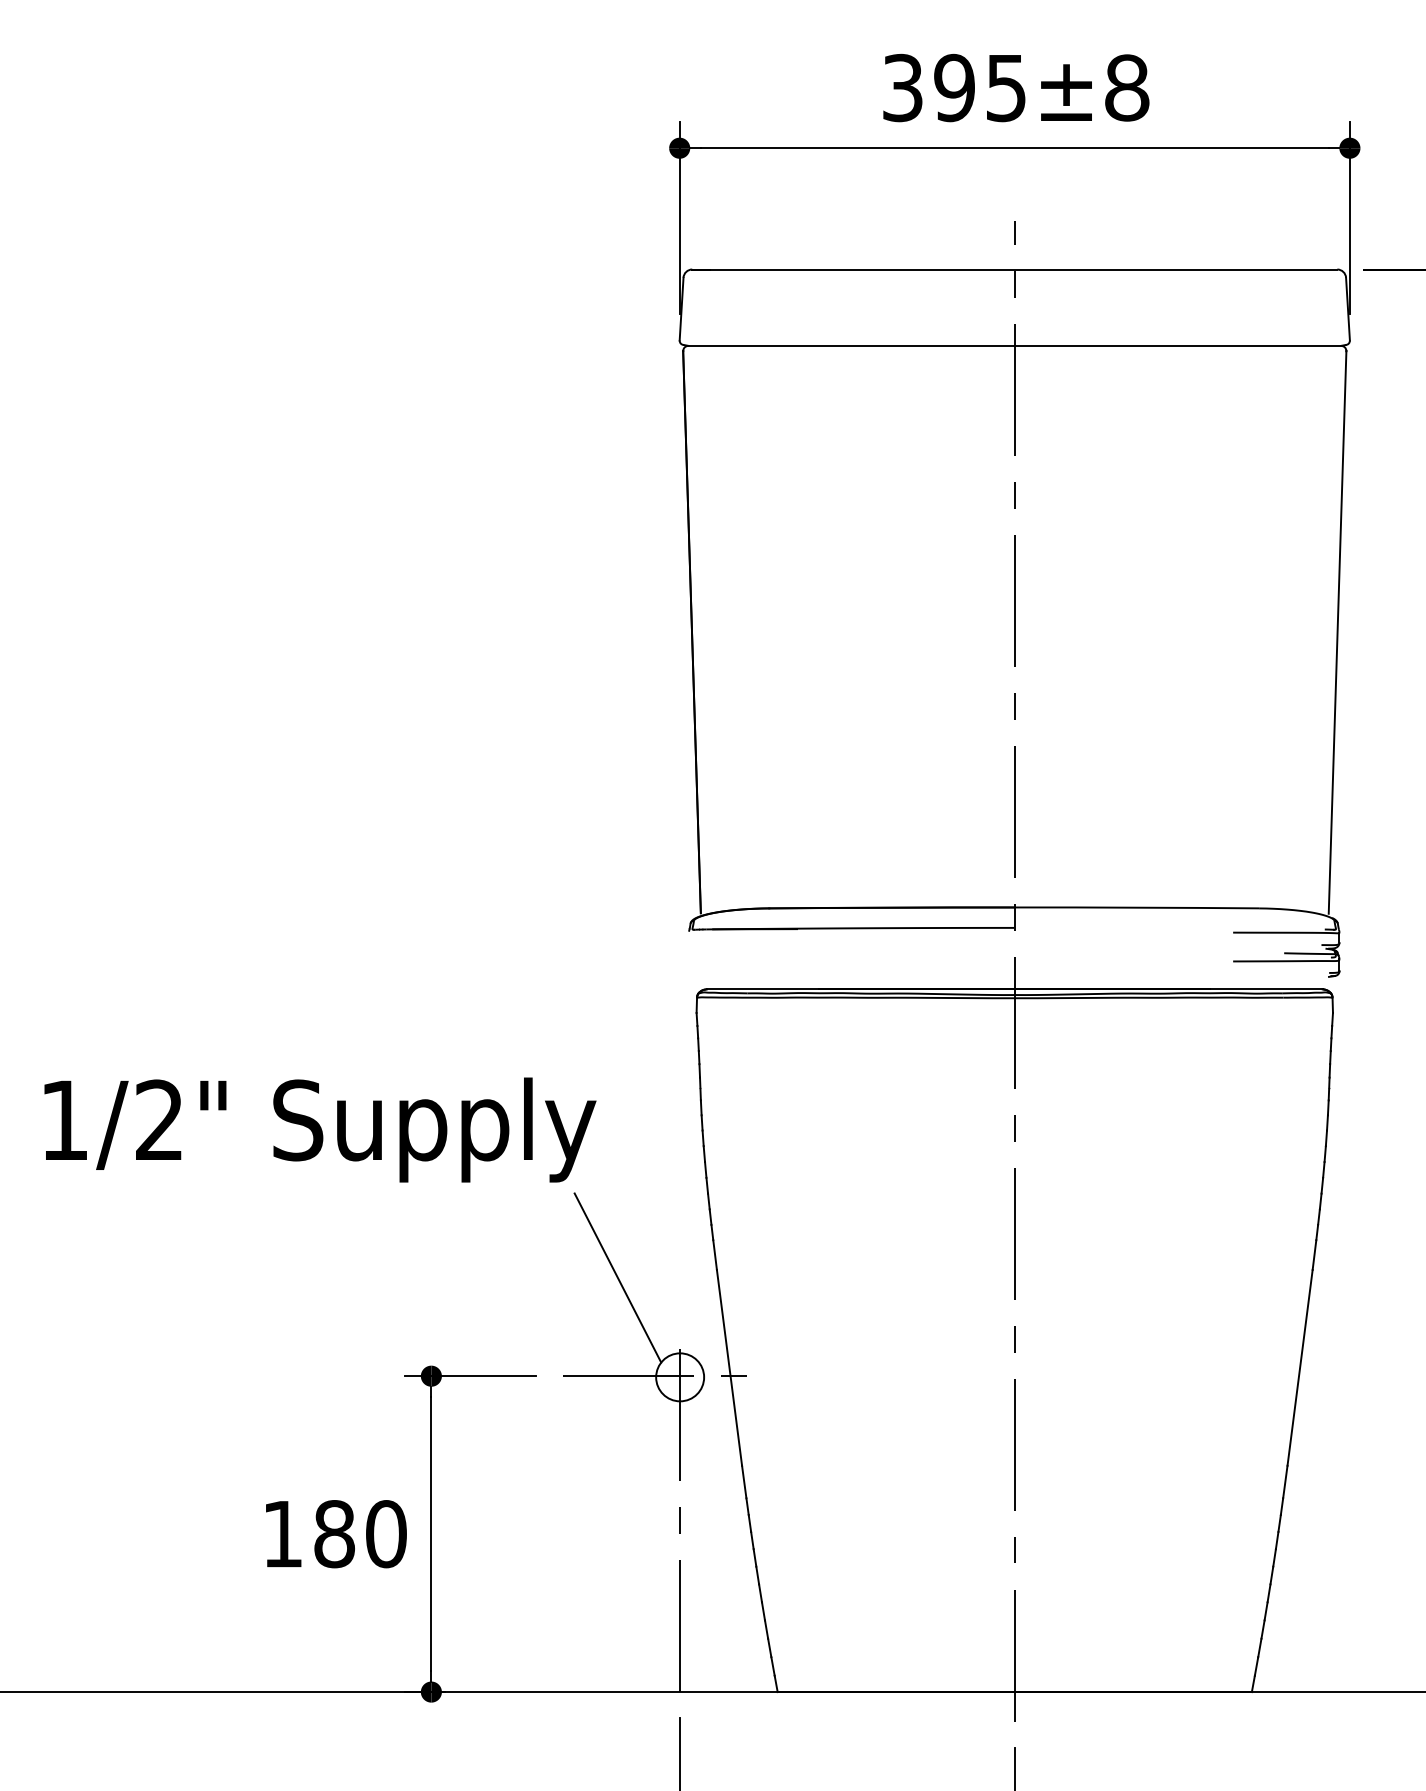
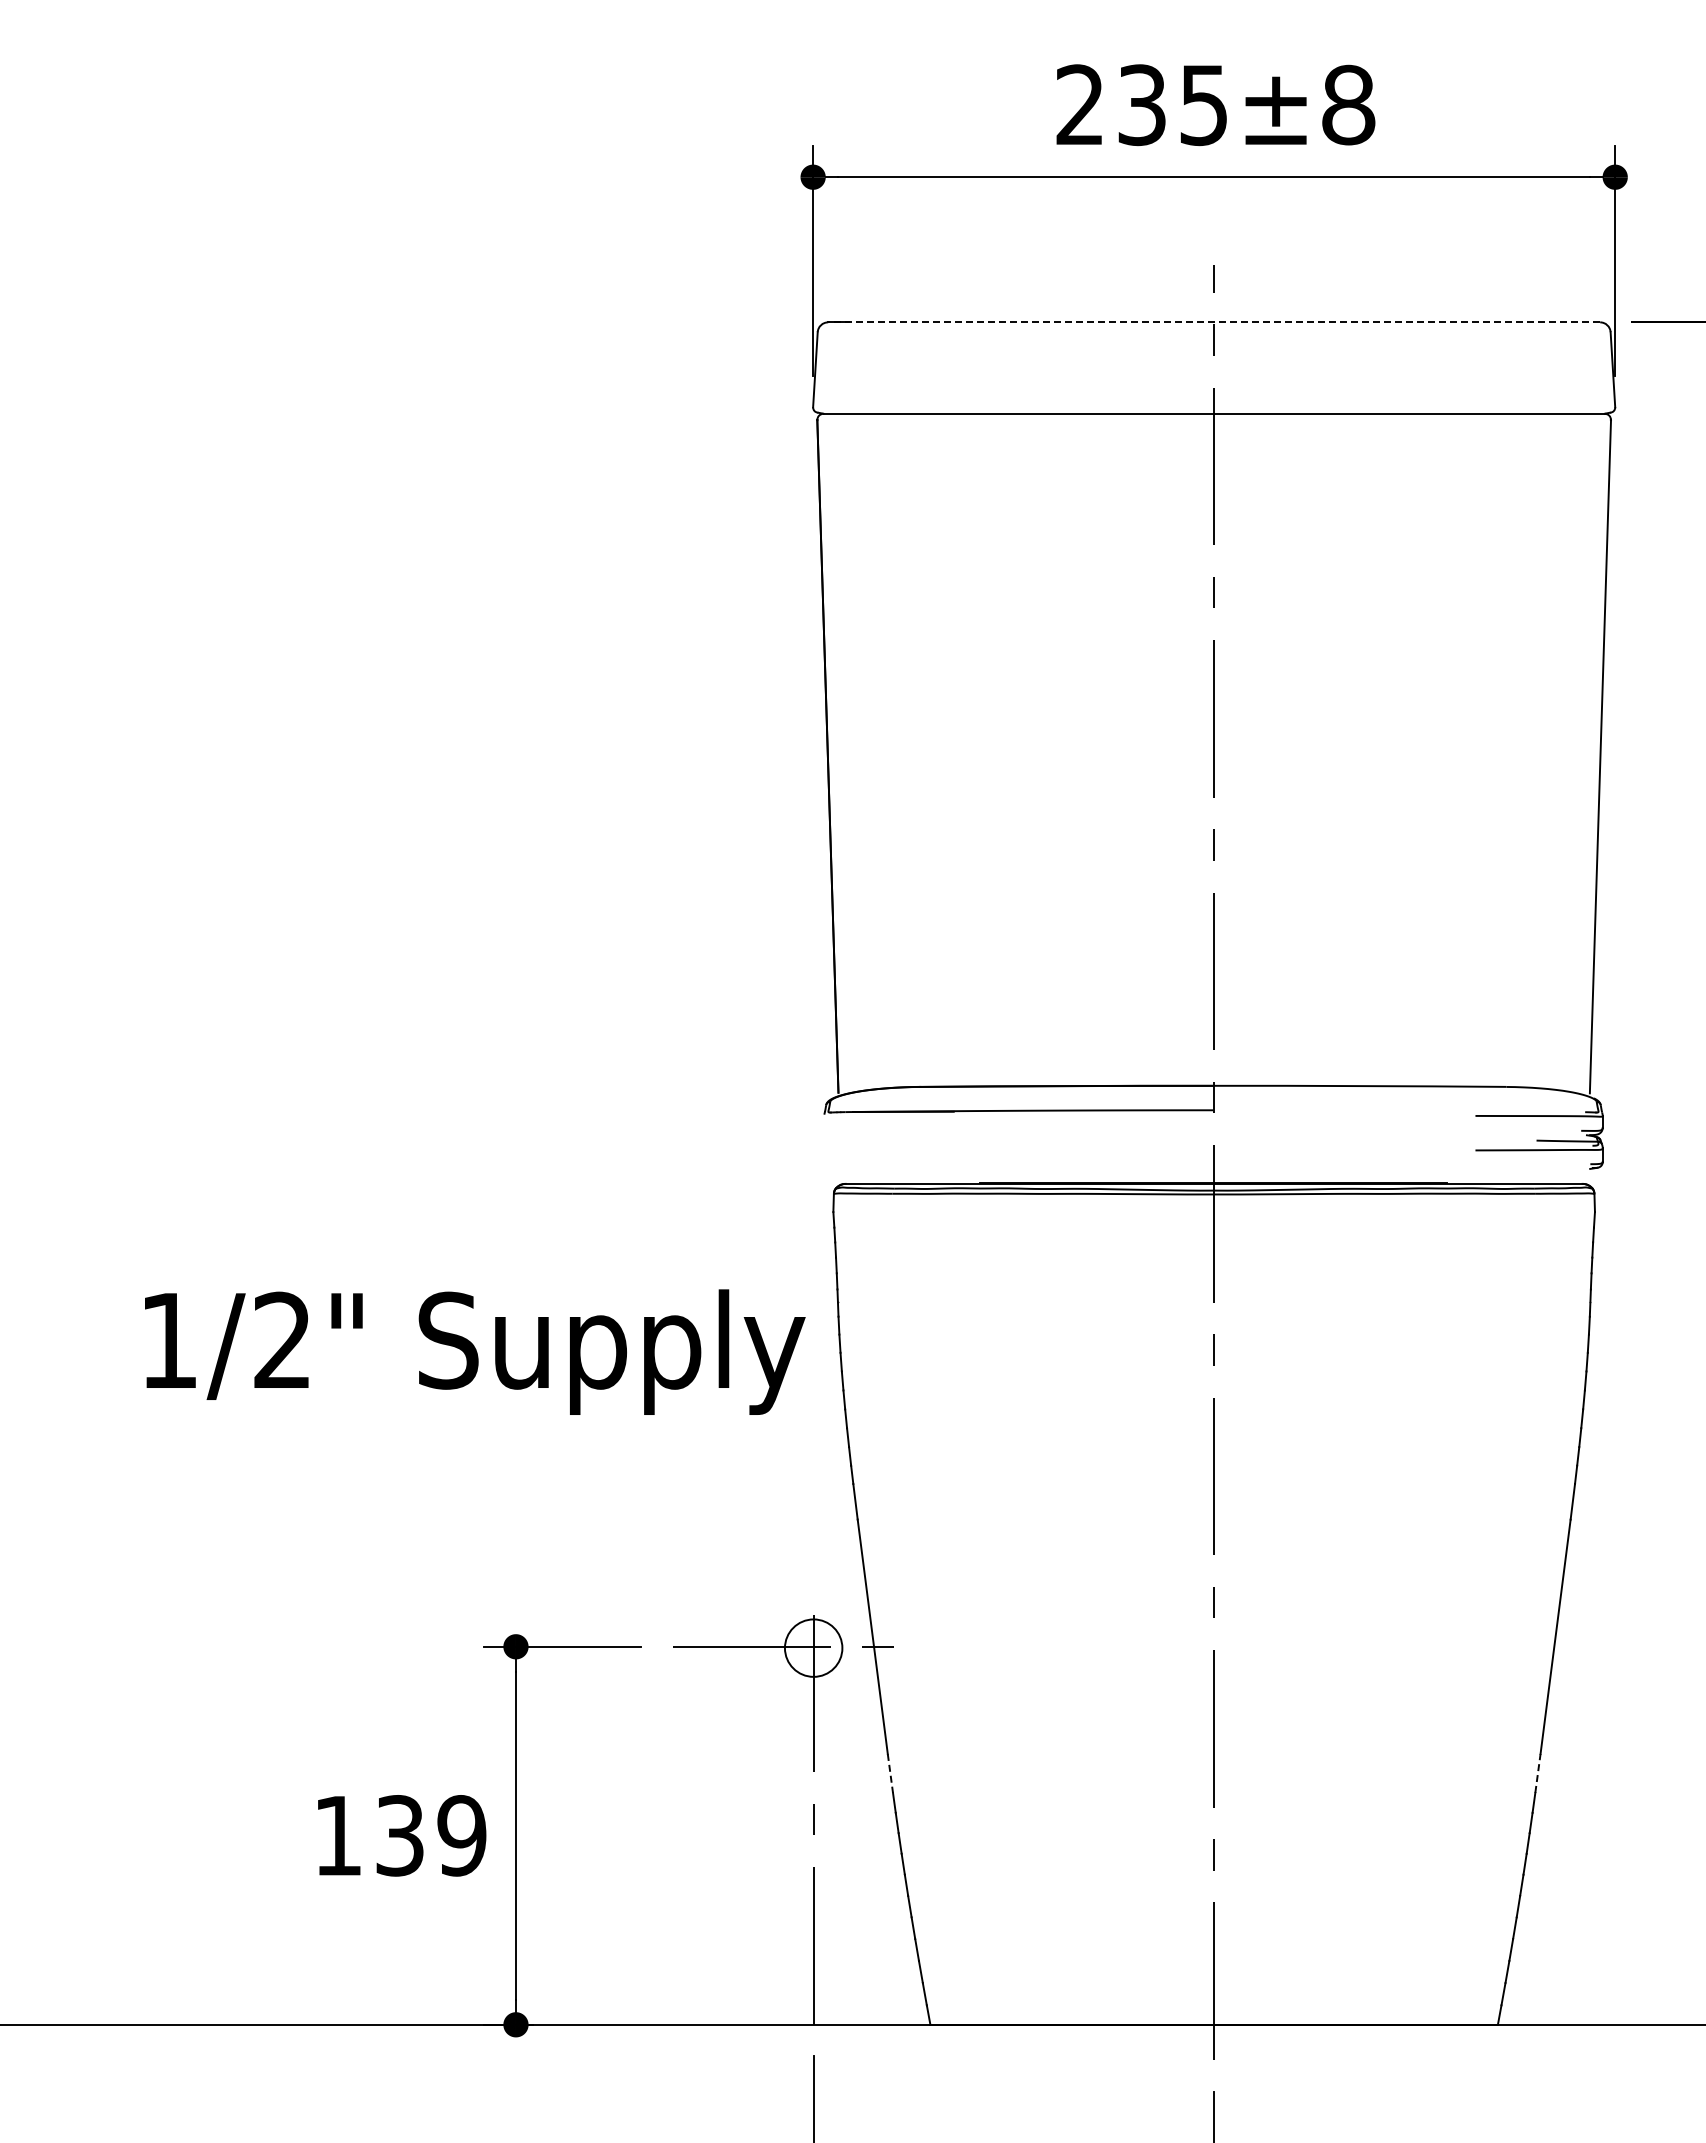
text: (929, 88) -> (1111, 105), 395± -> 235±
line: (1015, 269) -> (1214, 322), solid -> dashed
text: (320, 1129) -> (475, 1351), moved
line: (618, 1278) -> (739, 1529), removed
line: (744, 1482) -> (890, 1773), solid -> dashed
line: (1284, 1482) -> (1537, 1773), solid -> dashed
text: (360, 1533) -> (431, 1835), 180 -> 139

